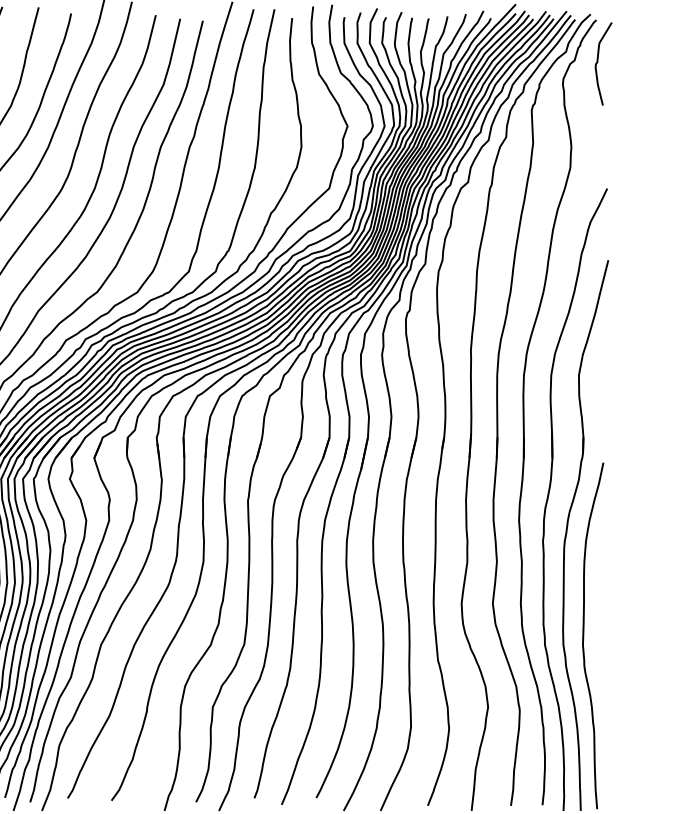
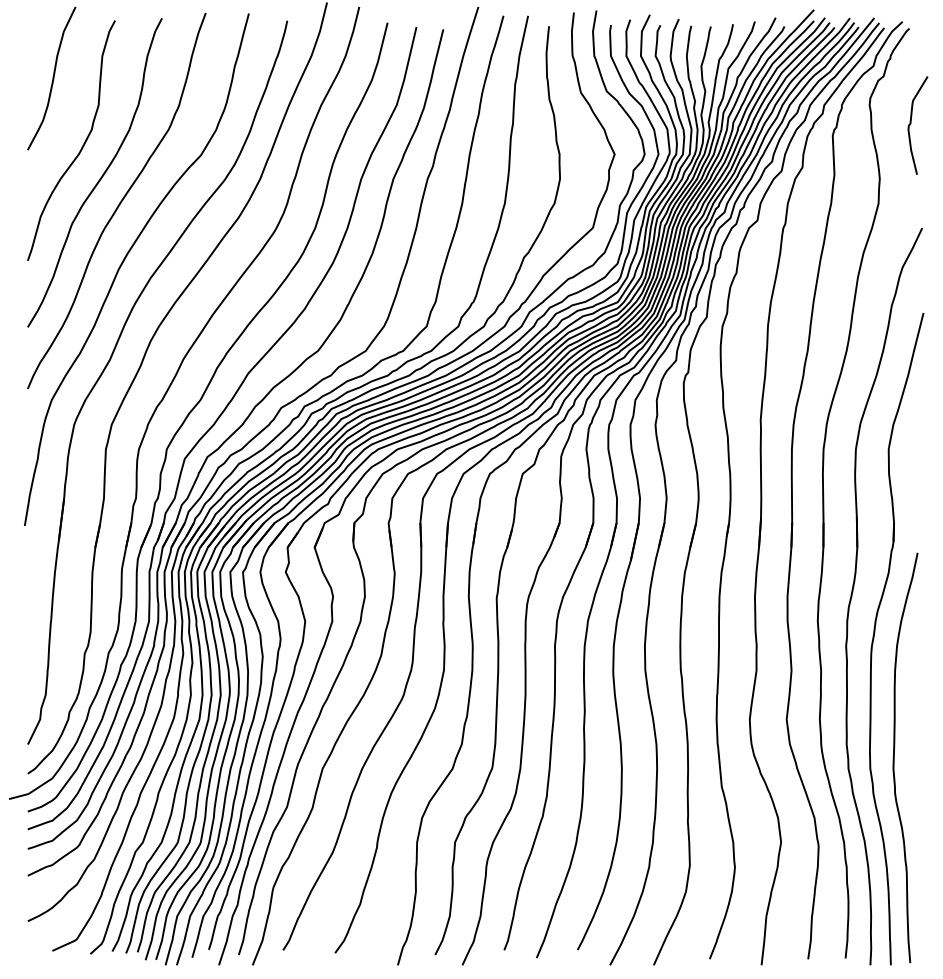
curve: (598, 63) -> (911, 124), moved

